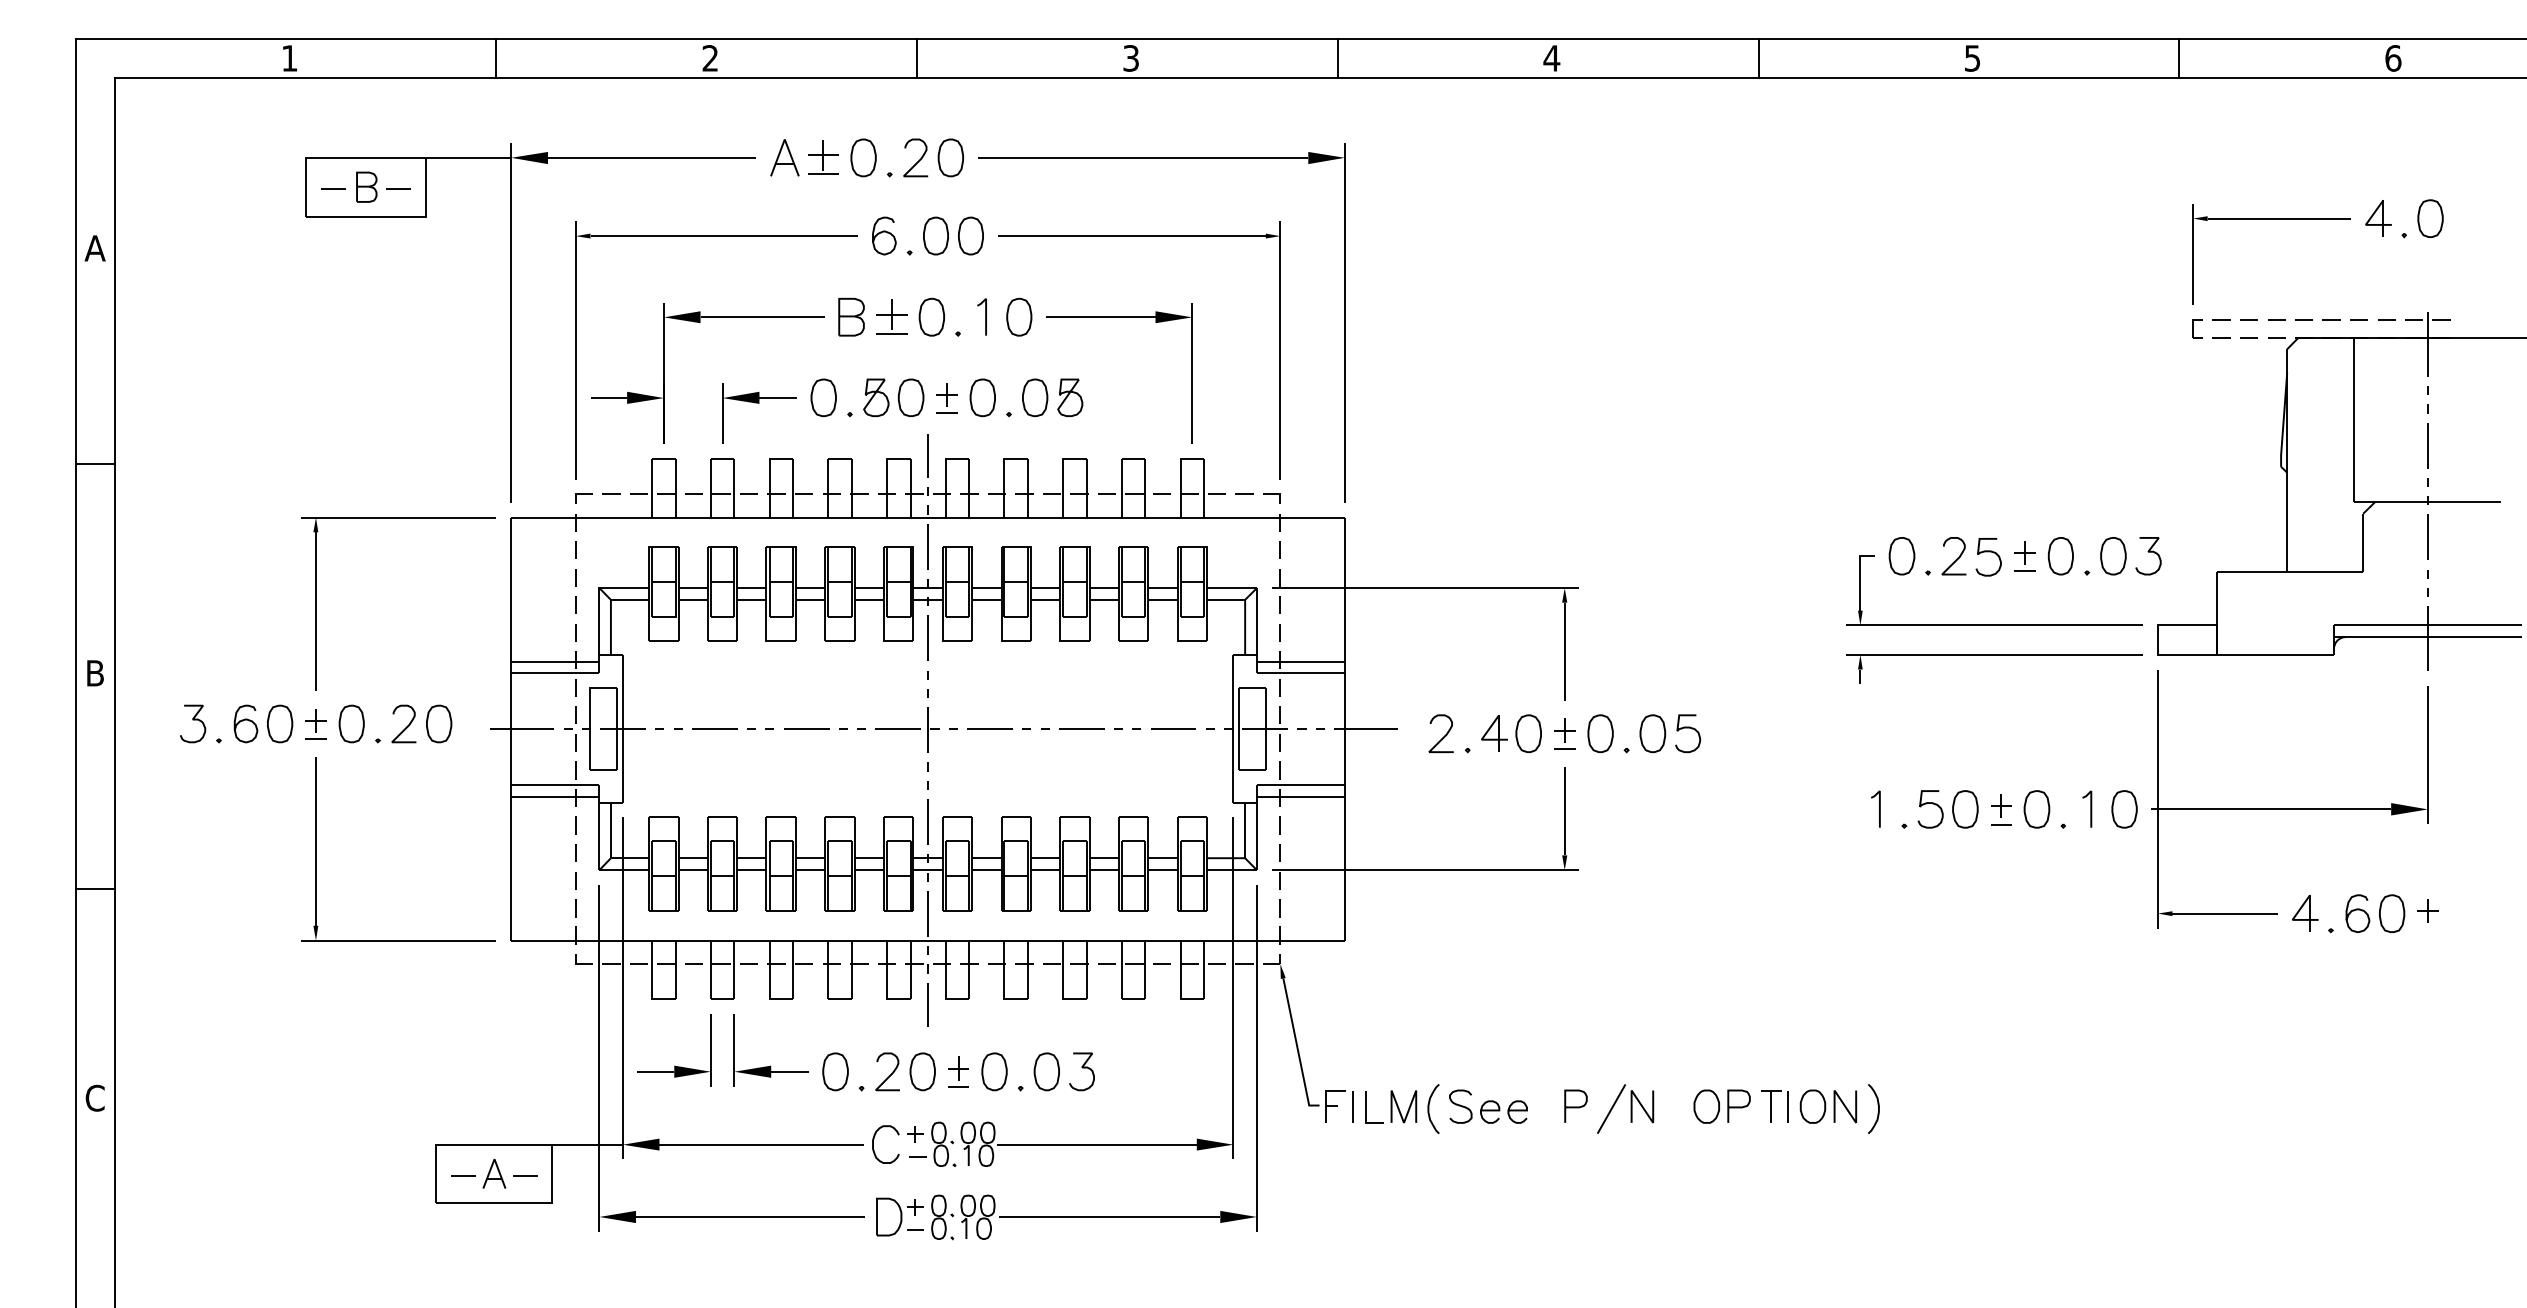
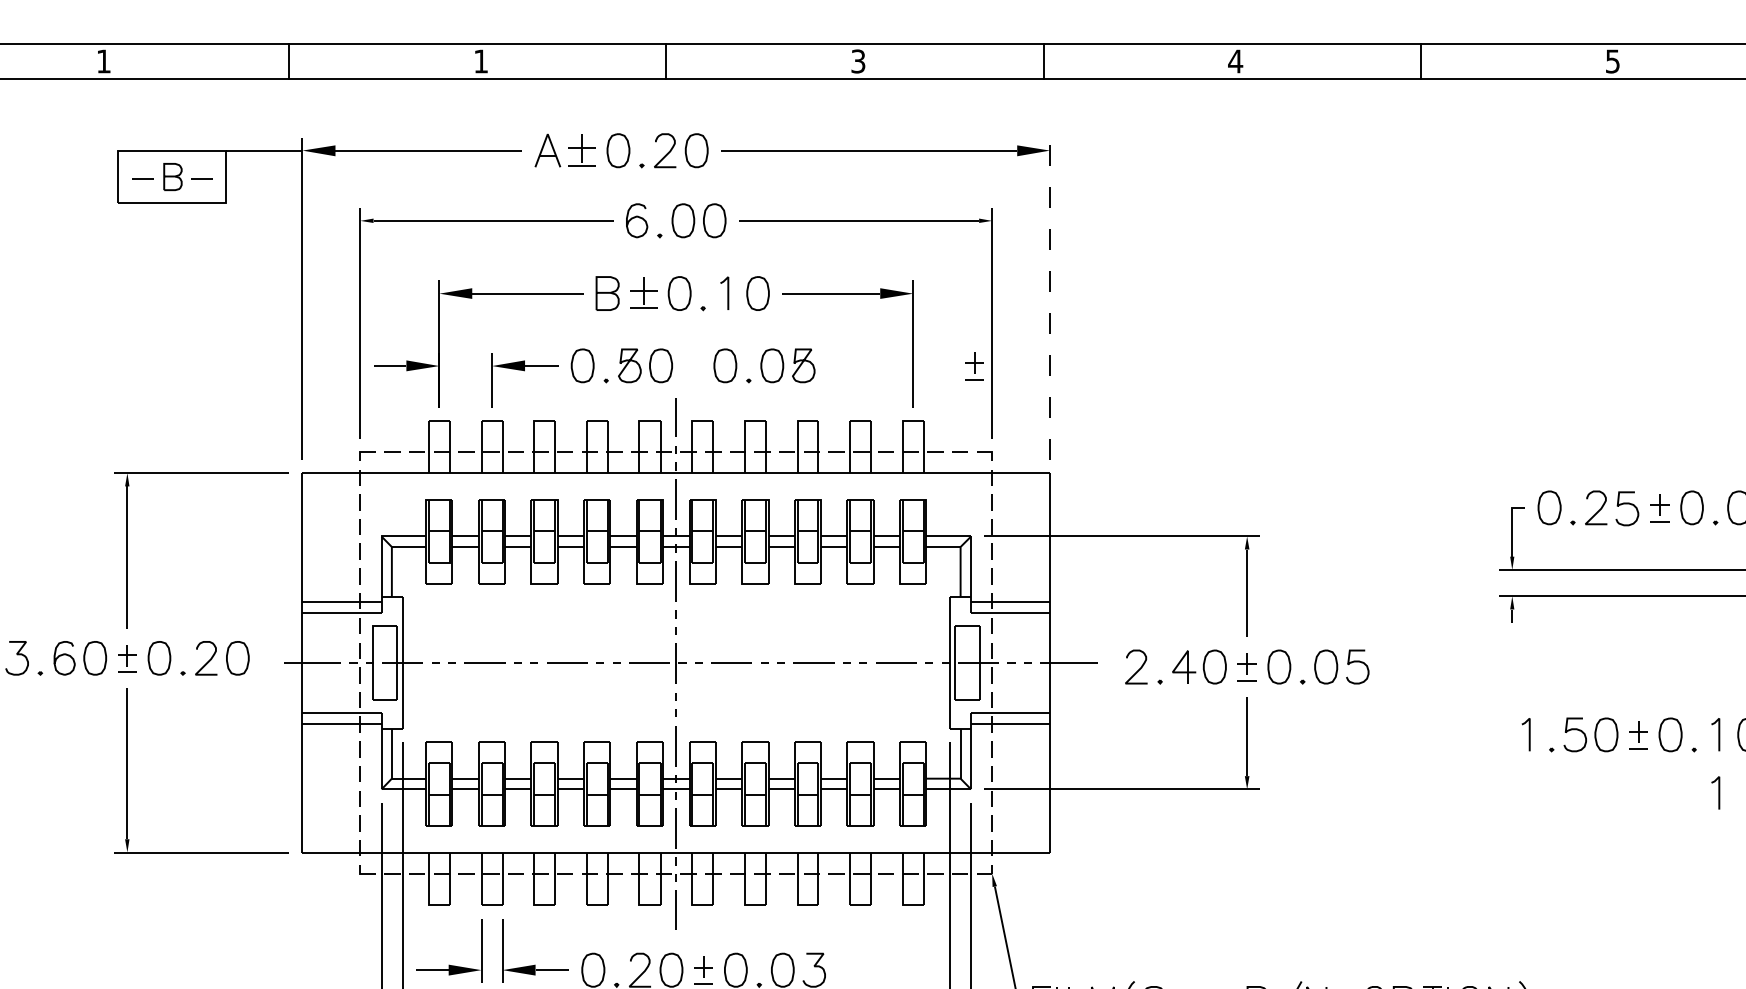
text: (709, 58) -> (480, 61), 2 -> 1
line: (1344, 323) -> (1049, 299), solid -> dashed
part: (946, 398) -> (974, 366), moved
line: (2090, 873) -> (1718, 792), added

